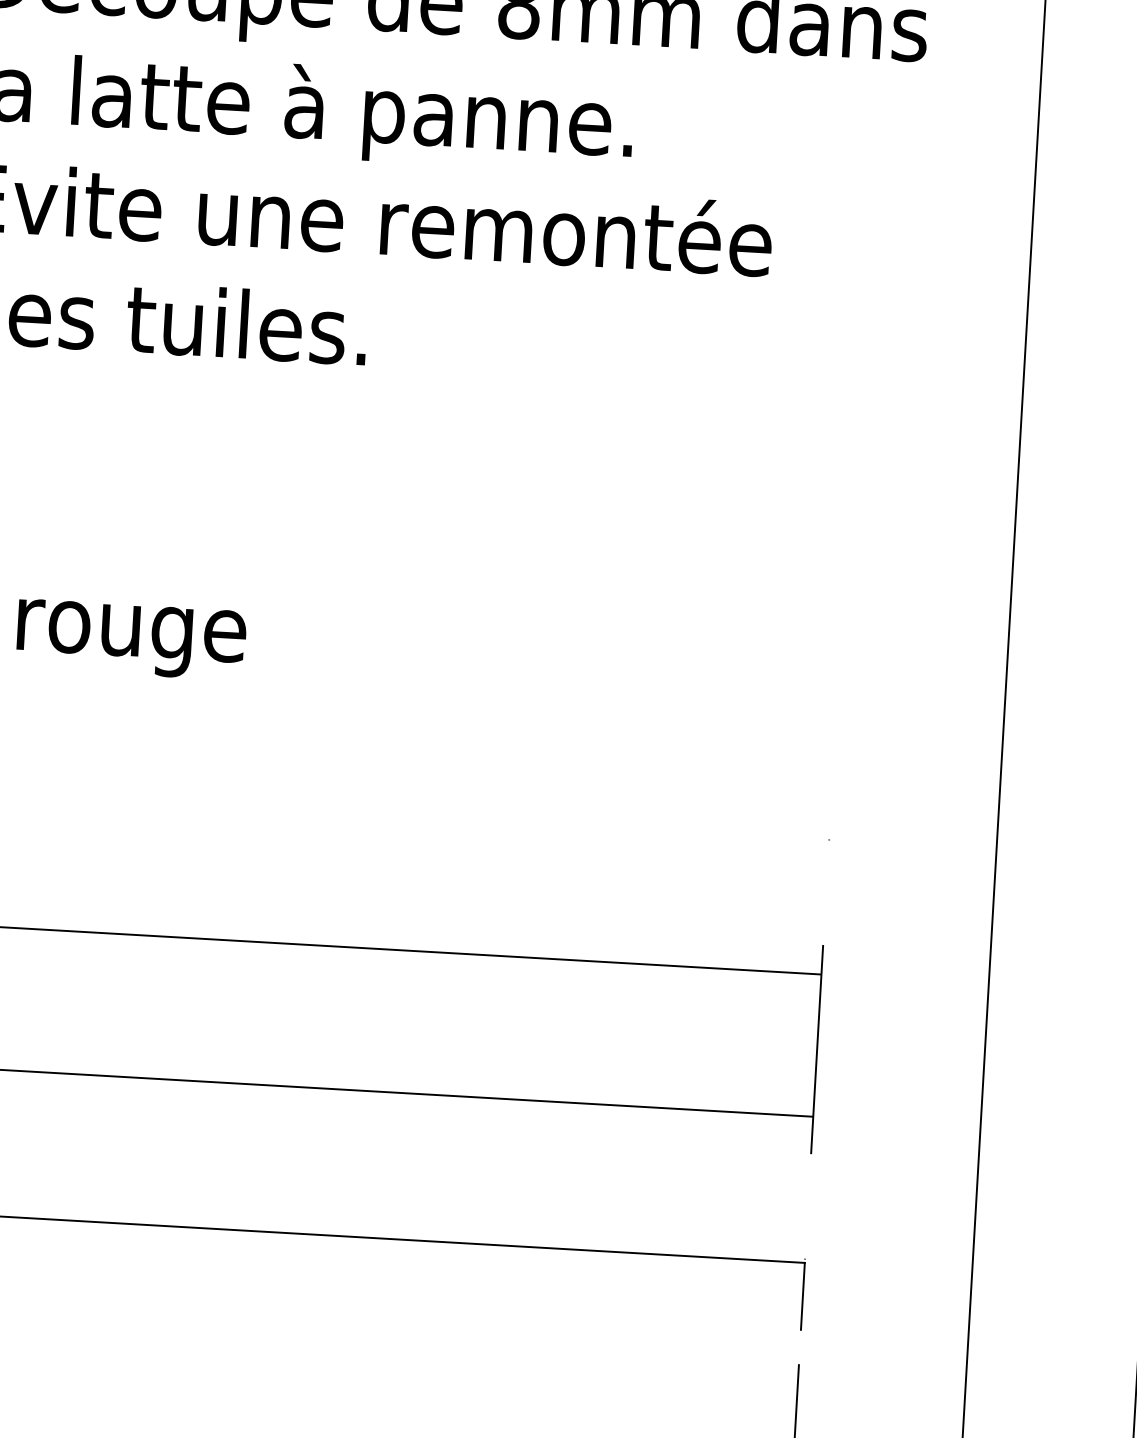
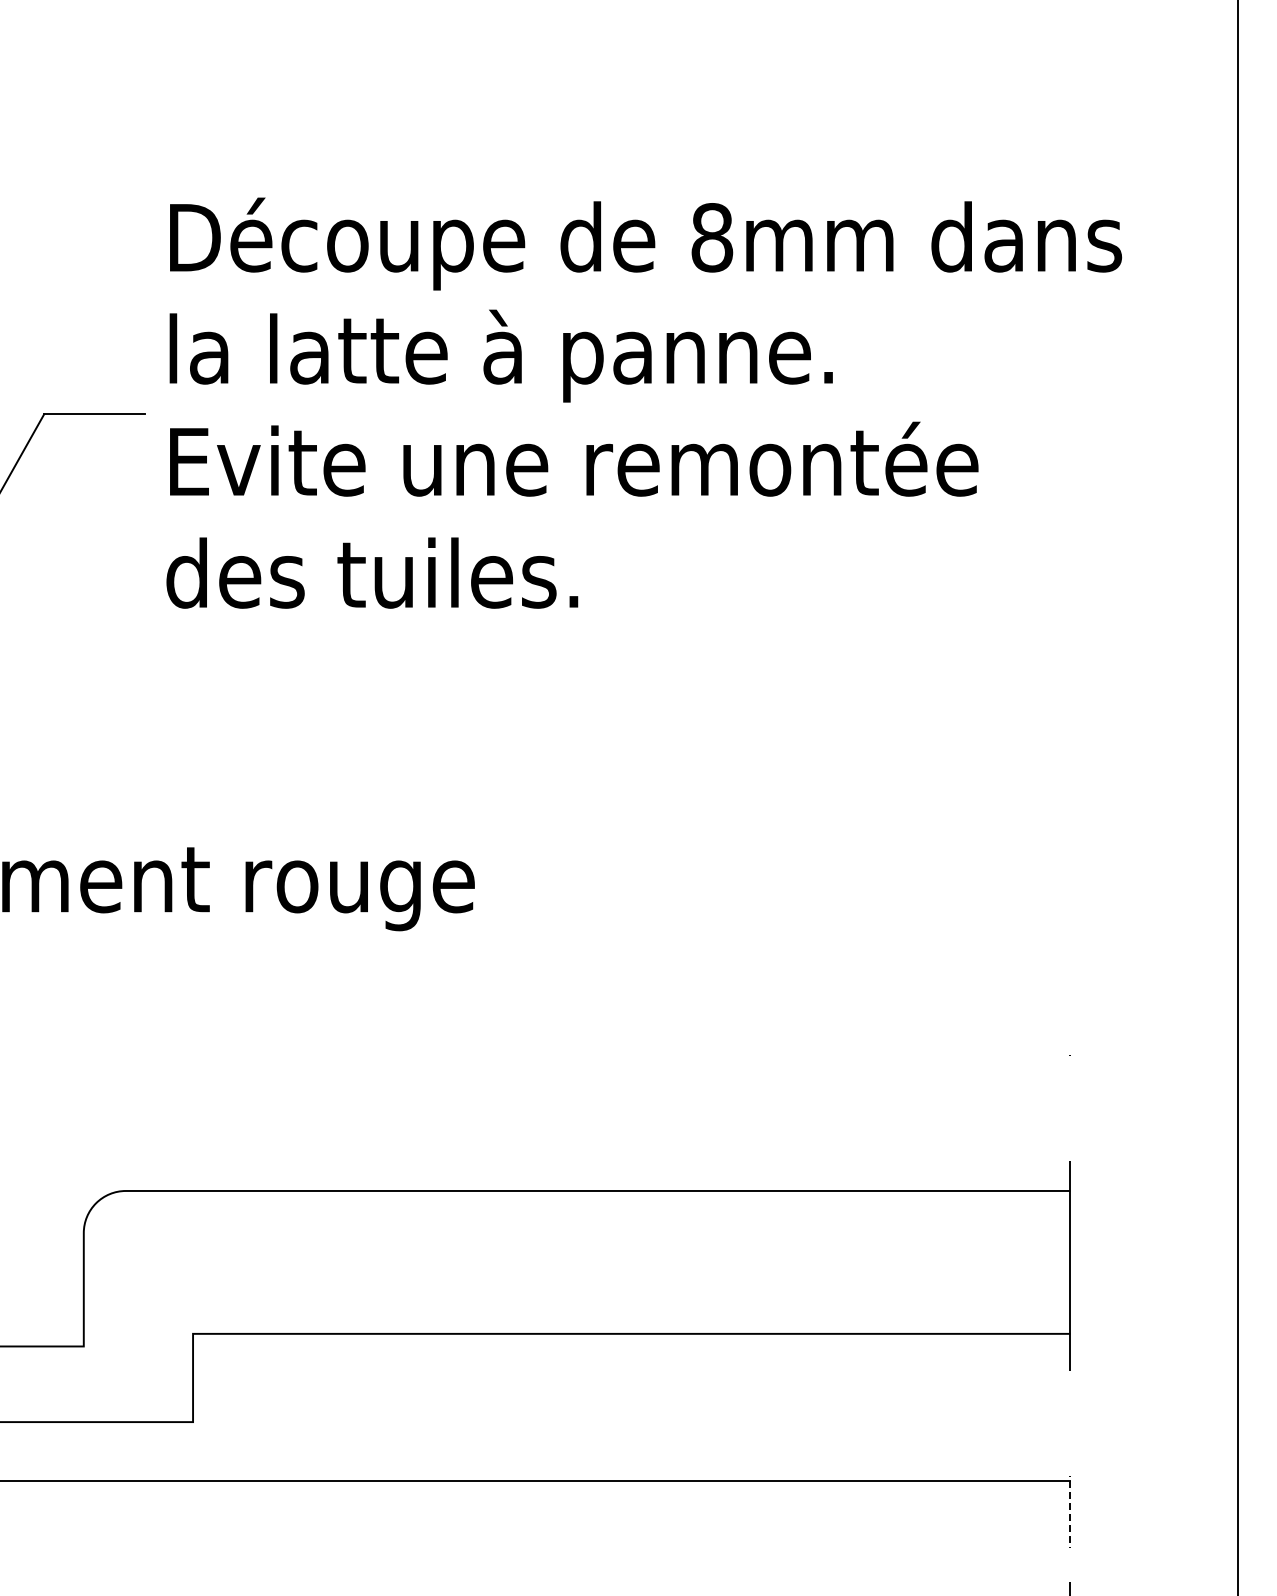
line: (802, 1296) -> (1070, 1514), solid -> dashed

